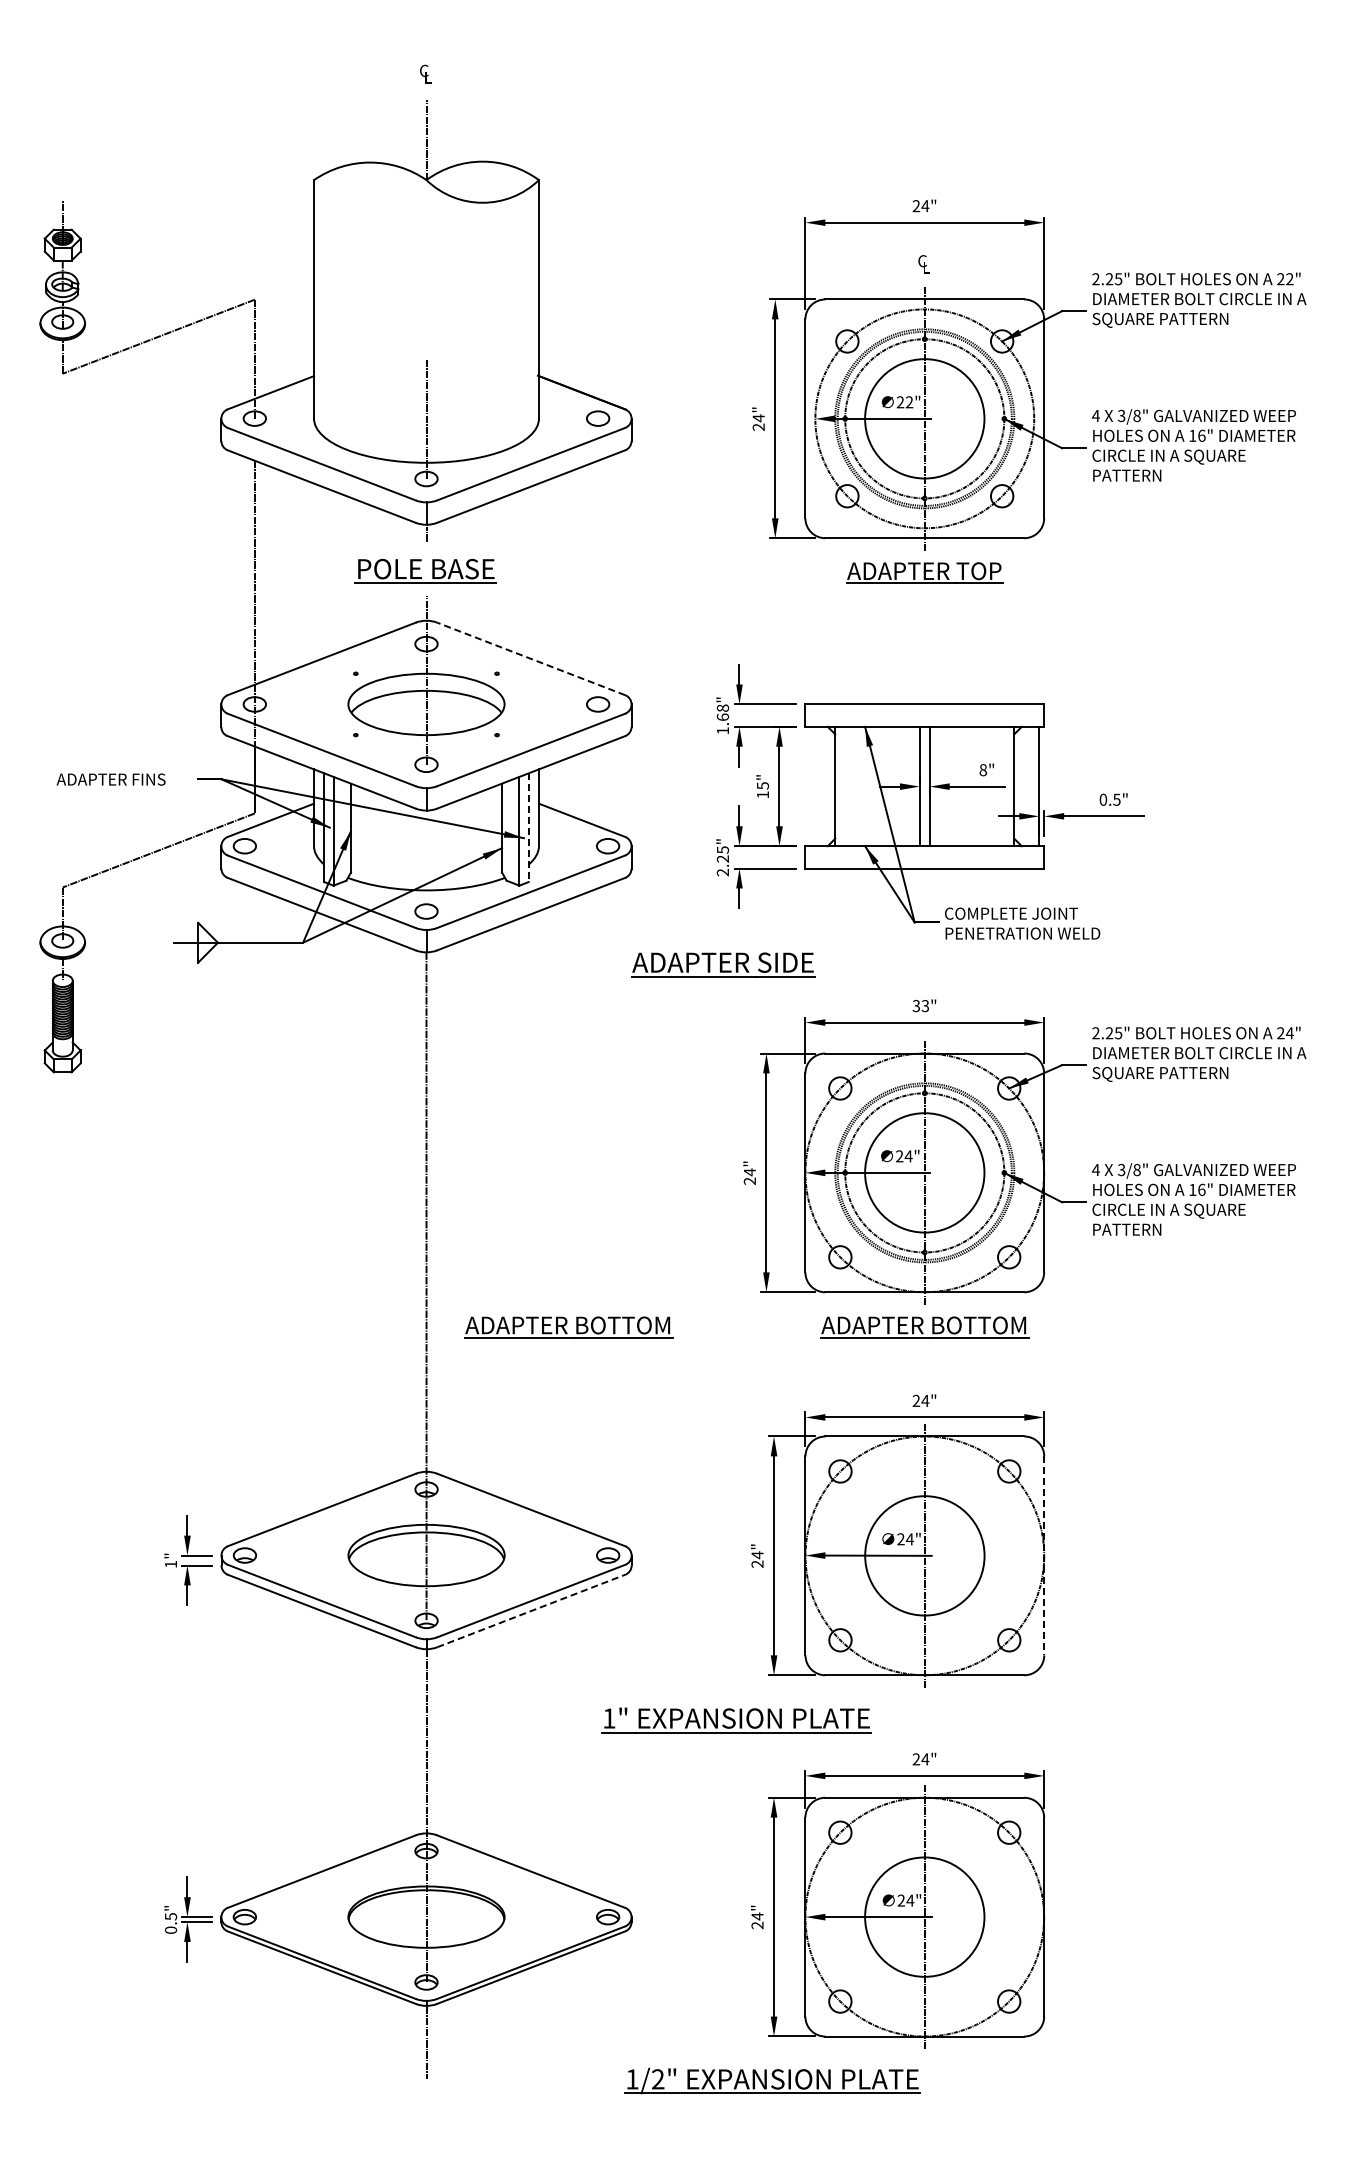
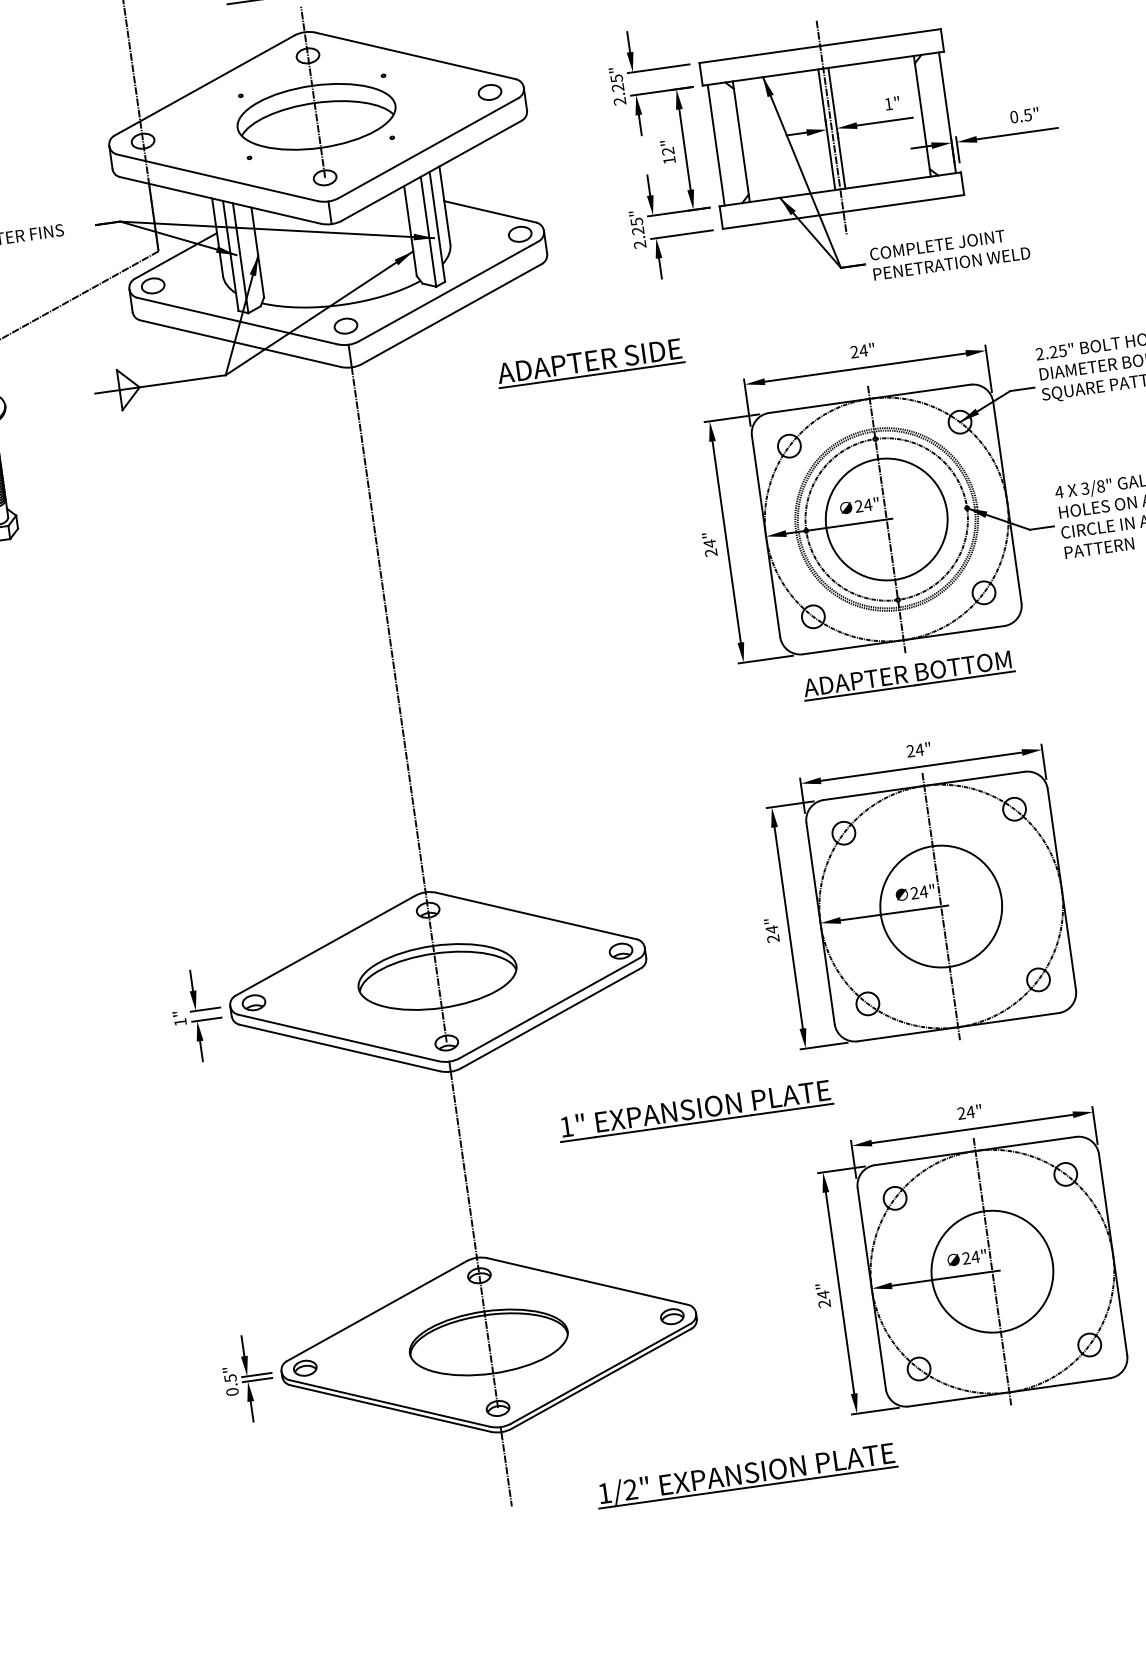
line: (531, 658) -> (416, 55), dashed -> solid
text: (722, 719) -> (617, 90), 1.68" -> 2.25"
text: (983, 770) -> (888, 104), 8" -> 1"
text: (762, 785) -> (667, 151), 15" -> 12"
line: (924, 785) -> (831, 128), added
line: (810, 786) -> (716, 145), added
line: (528, 828) -> (437, 227), dashed -> solid
part: (723, 964) -> (590, 362), moved
text: (920, 1006) -> (858, 351), 33" -> 24"
part: (568, 1327) -> (548, 726), removed
line: (1044, 1556) -> (1062, 890), dashed -> solid
line: (531, 1611) -> (551, 1018), dashed -> solid
part: (736, 1720) -> (695, 1110), moved
part: (772, 2080) -> (746, 1474), moved

